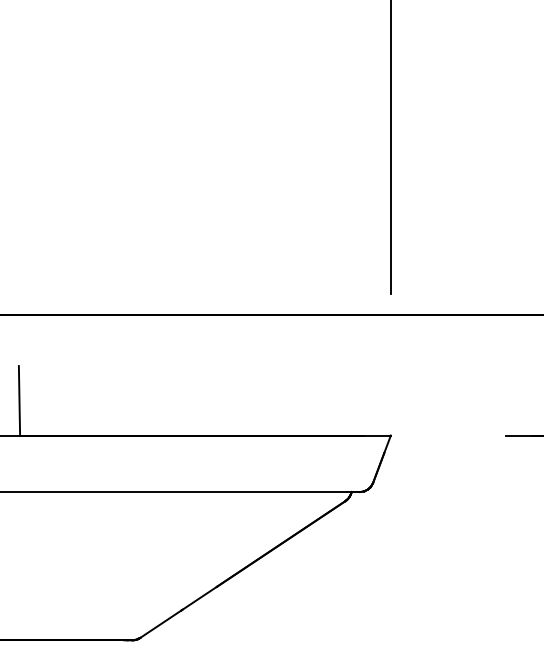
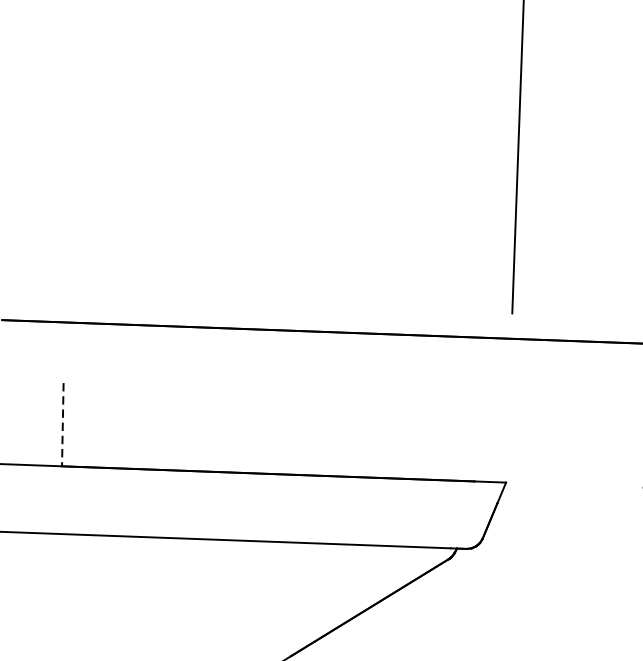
line: (19, 400) -> (62, 424), solid -> dashed

